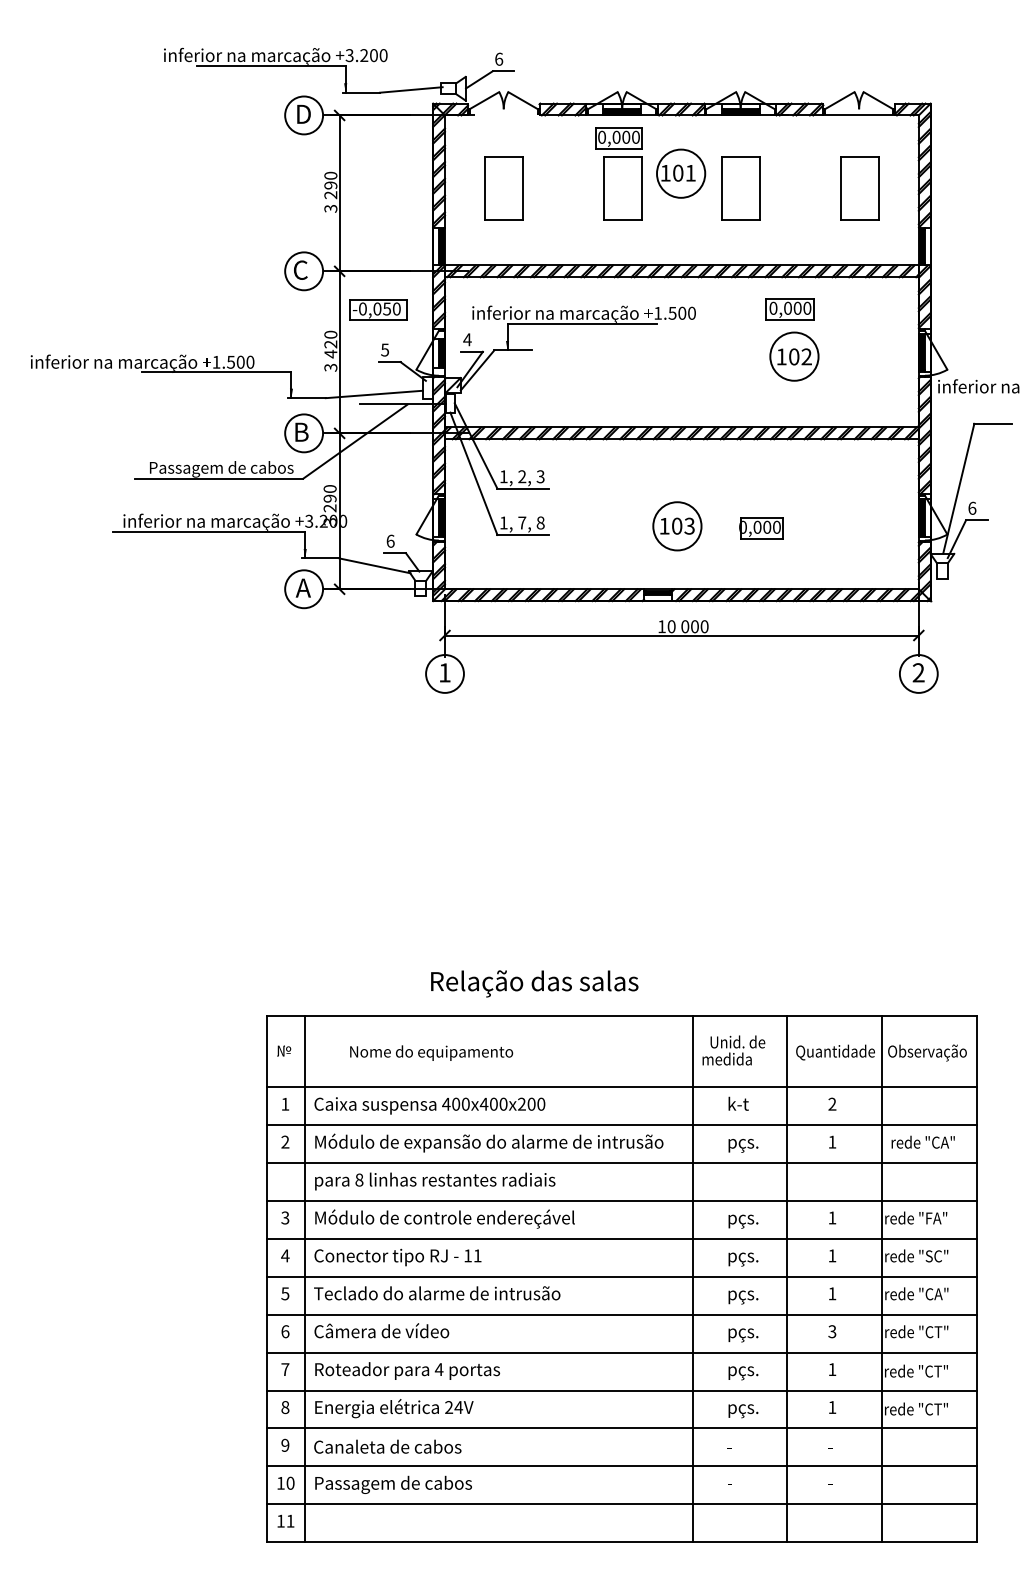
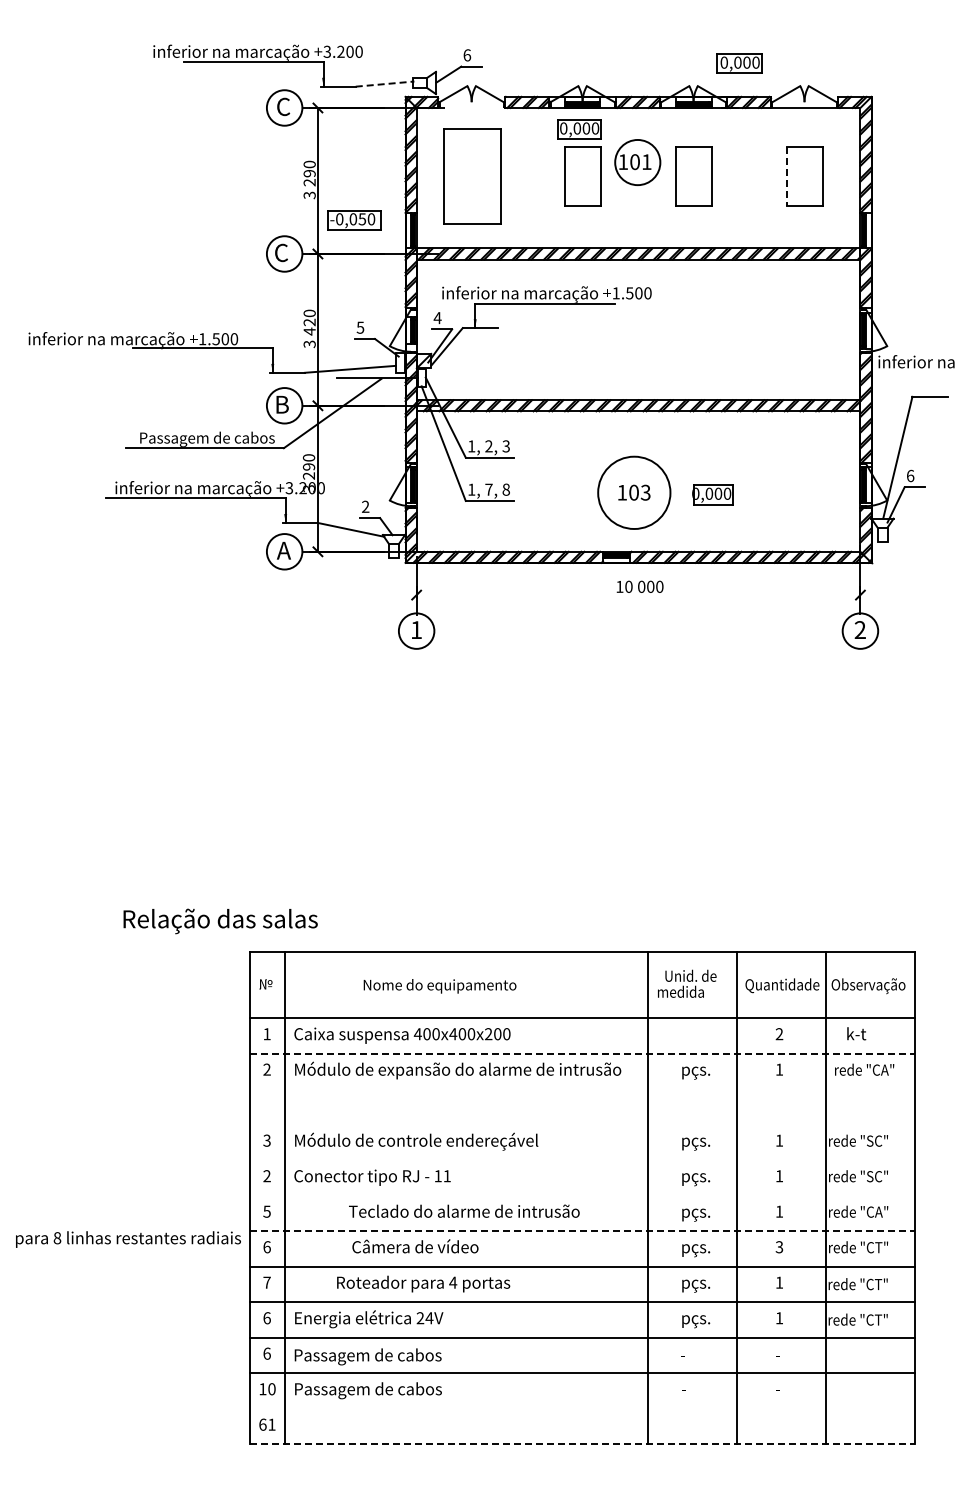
line: (411, 90) -> (385, 84), solid -> dashed
text: (302, 113) -> (283, 106), D -> C
part: (503, 188) -> (471, 176), size x1.6
line: (840, 188) -> (787, 176), solid -> dashed
part: (789, 309) -> (739, 63), moved
part: (378, 310) -> (354, 220), moved
part: (793, 356) -> (743, 333), removed
circle: (676, 525) -> (633, 492), size x1.6
text: (390, 540) -> (365, 506), 6 -> 2
line: (681, 635) -> (638, 595), removed
text: (534, 983) -> (220, 921), moved
text: (430, 1053) -> (439, 986), moved
text: (738, 1103) -> (856, 1033), moved
line: (622, 1124) -> (582, 1053), solid -> dashed
line: (621, 1163) -> (581, 1089), removed
text: (435, 1181) -> (128, 1239), moved
line: (621, 1200) -> (581, 1124), removed
text: (937, 1217) -> (877, 1140), rede "FA" -> rede "SC"
line: (621, 1239) -> (581, 1160), removed
text: (285, 1256) -> (267, 1176), 4 -> 2
line: (621, 1276) -> (581, 1195), removed
text: (437, 1292) -> (464, 1210), moved
line: (622, 1314) -> (582, 1231), solid -> dashed
text: (381, 1330) -> (415, 1246), moved
text: (407, 1370) -> (423, 1283), moved
text: (284, 1407) -> (266, 1318), 8 -> 6
text: (284, 1445) -> (266, 1353), 9 -> 6
text: (392, 1448) -> (367, 1356), Canaleta de cabos -> Passagem de cabos
line: (621, 1503) -> (581, 1408), removed
text: (280, 1520) -> (262, 1424), 11 -> 61
line: (622, 1542) -> (582, 1444), solid -> dashed

